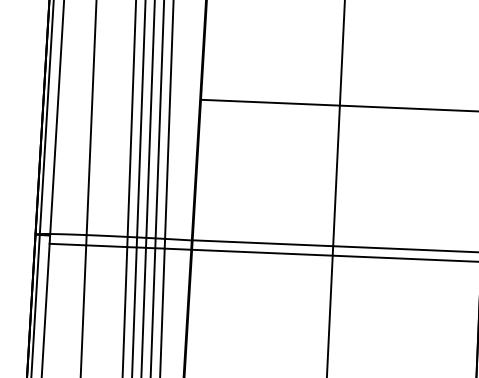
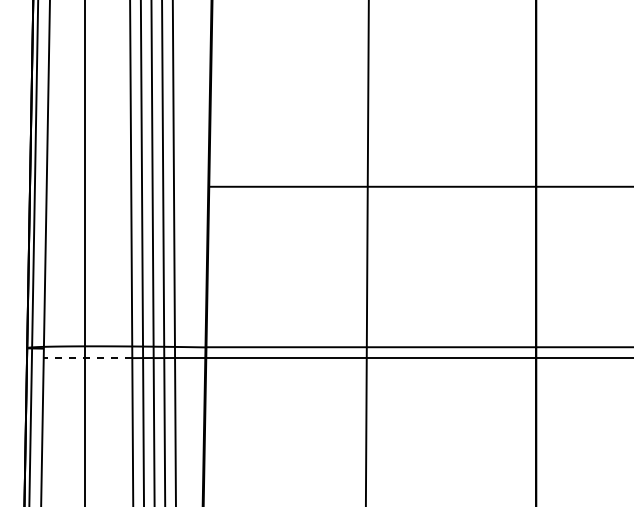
line: (87, 245) -> (87, 358), solid -> dashed

